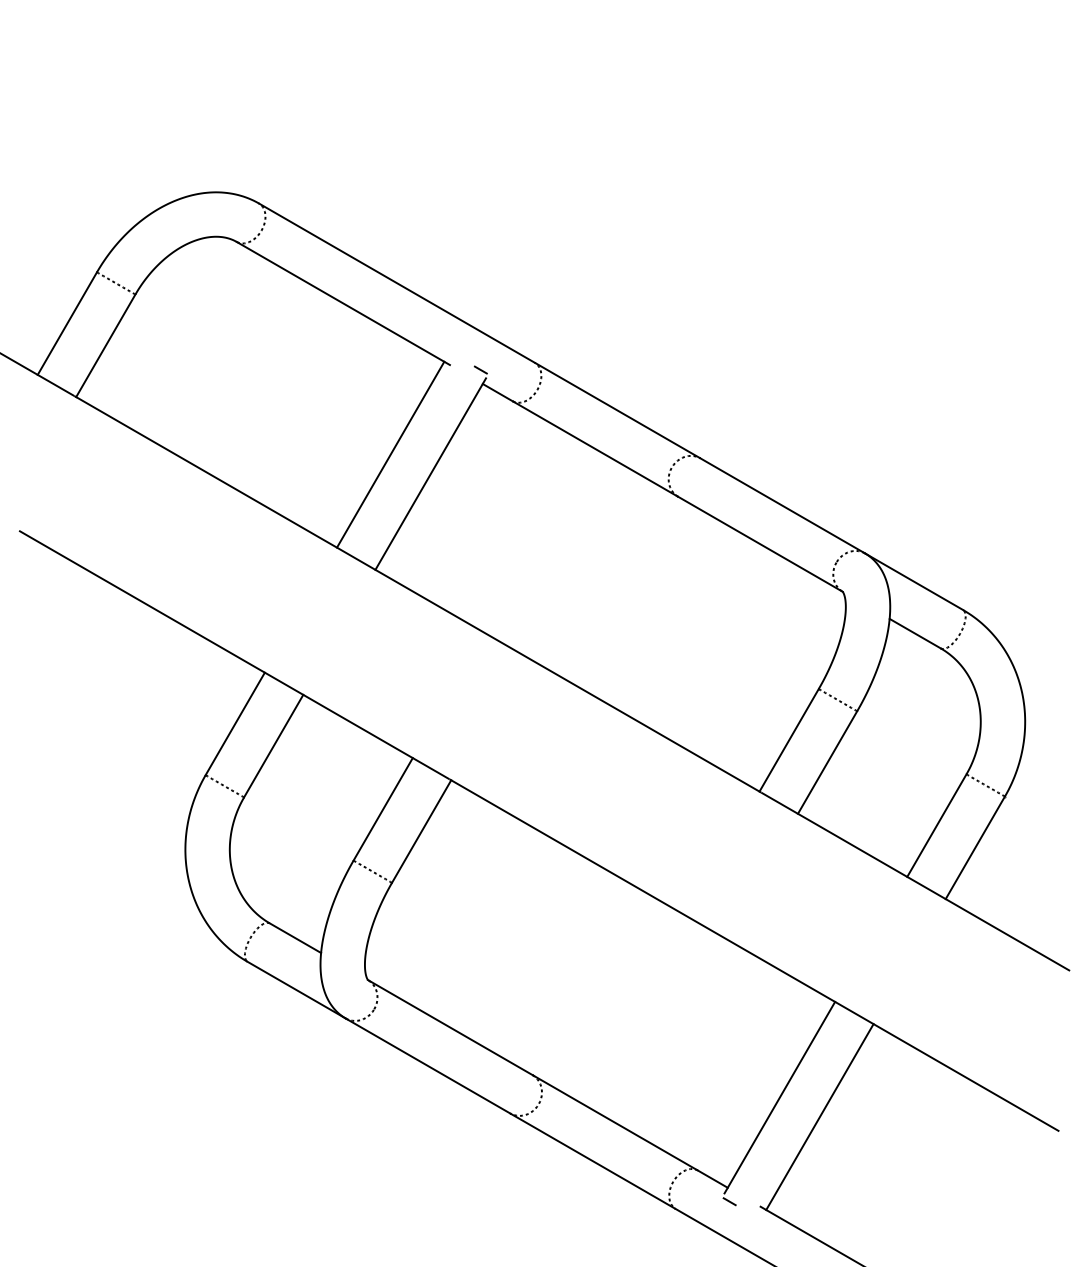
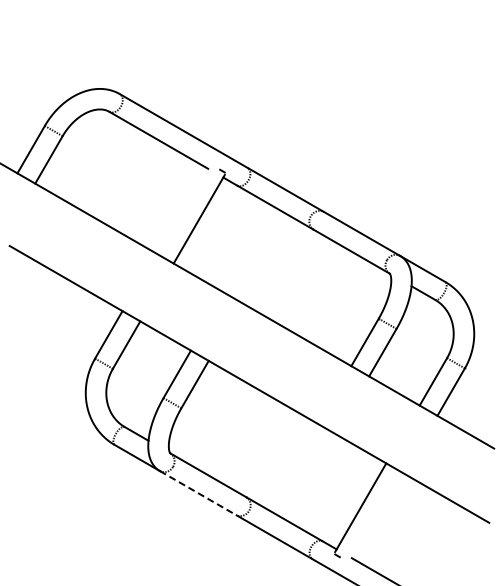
line: (390, 455) -> (180, 210), removed
line: (426, 1066) -> (197, 493), solid -> dashed
line: (820, 1116) -> (379, 516), removed

